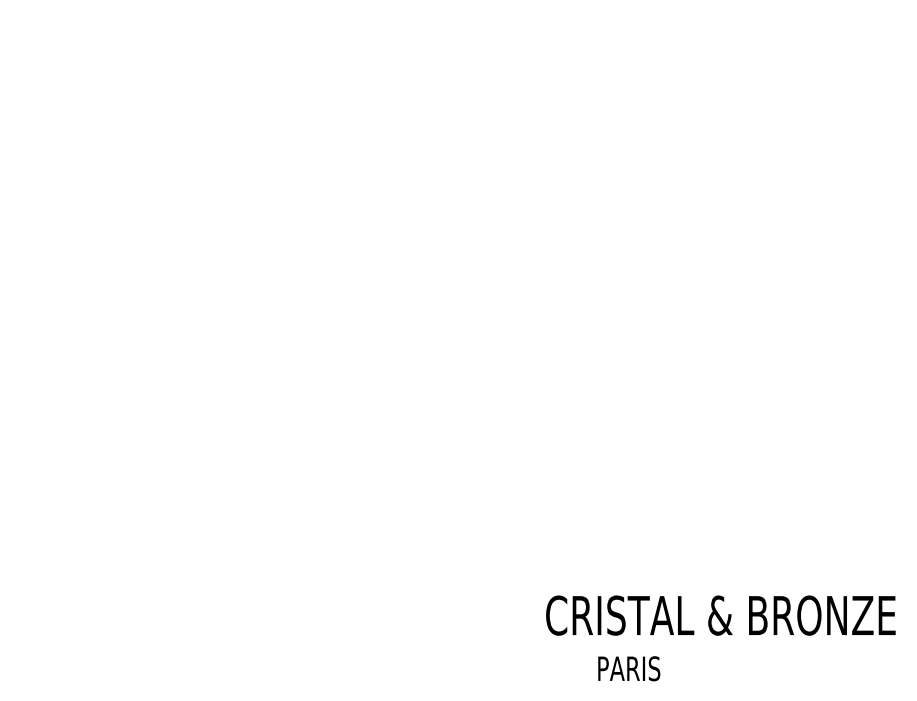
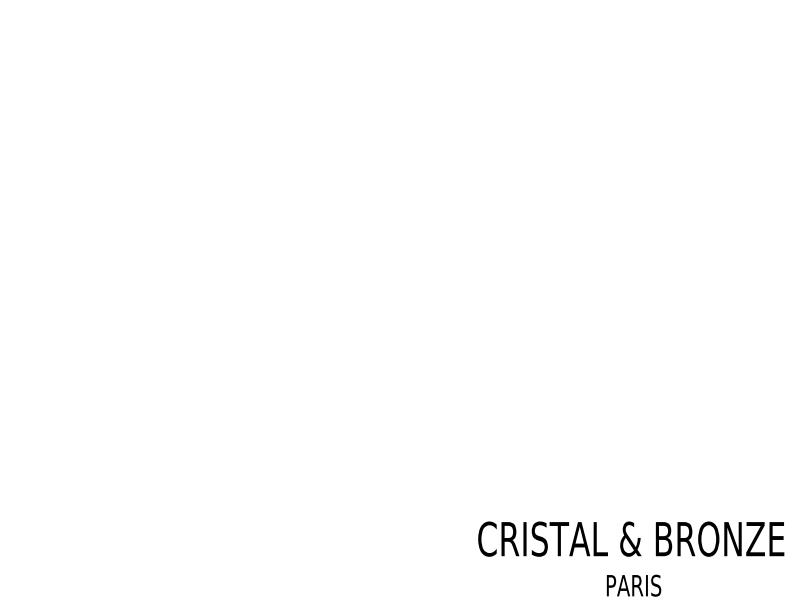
text: (629, 668) -> (634, 585), moved

